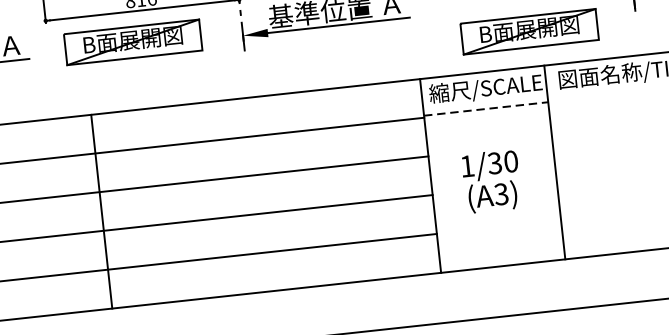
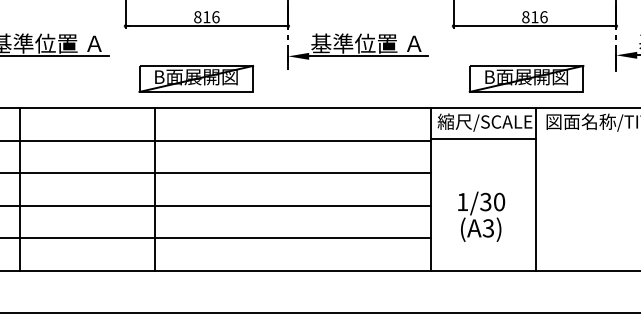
part: (133, 41) -> (196, 78), moved
line: (486, 109) -> (483, 139), dashed -> solid
text: (491, 181) -> (481, 216), moved

